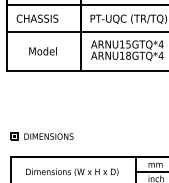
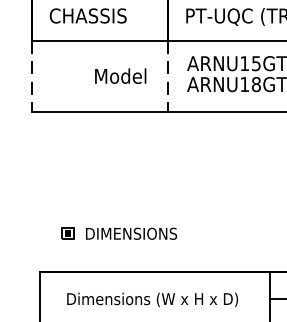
line: (7, 51) -> (32, 76), solid -> dashed
text: (42, 51) -> (119, 76), moved
line: (80, 51) -> (167, 76), solid -> dashed
part: (41, 136) -> (117, 233), moved

